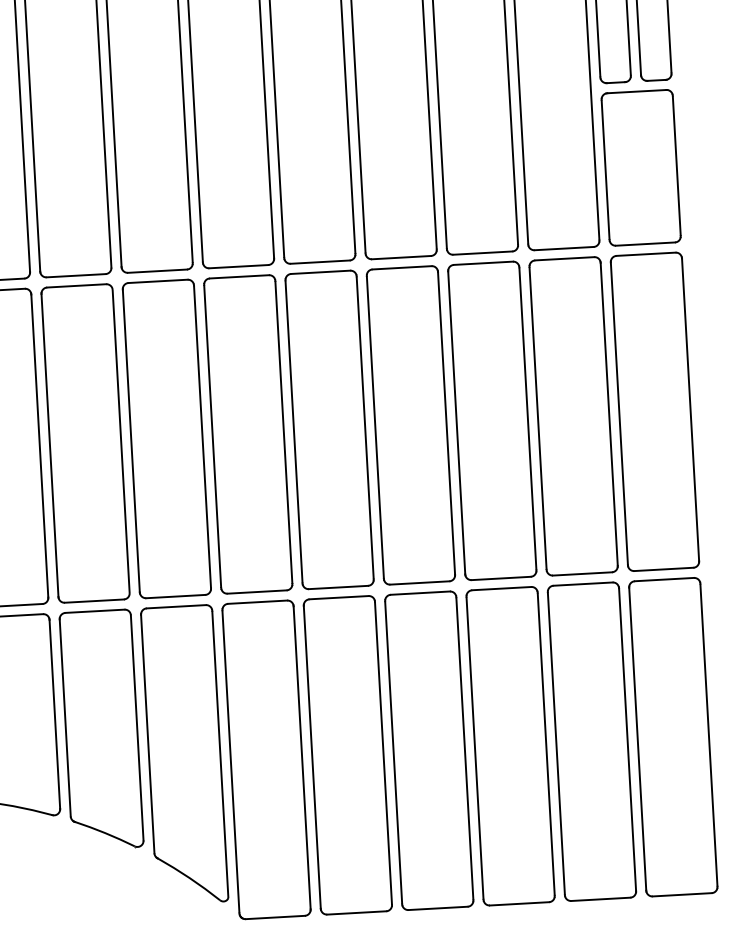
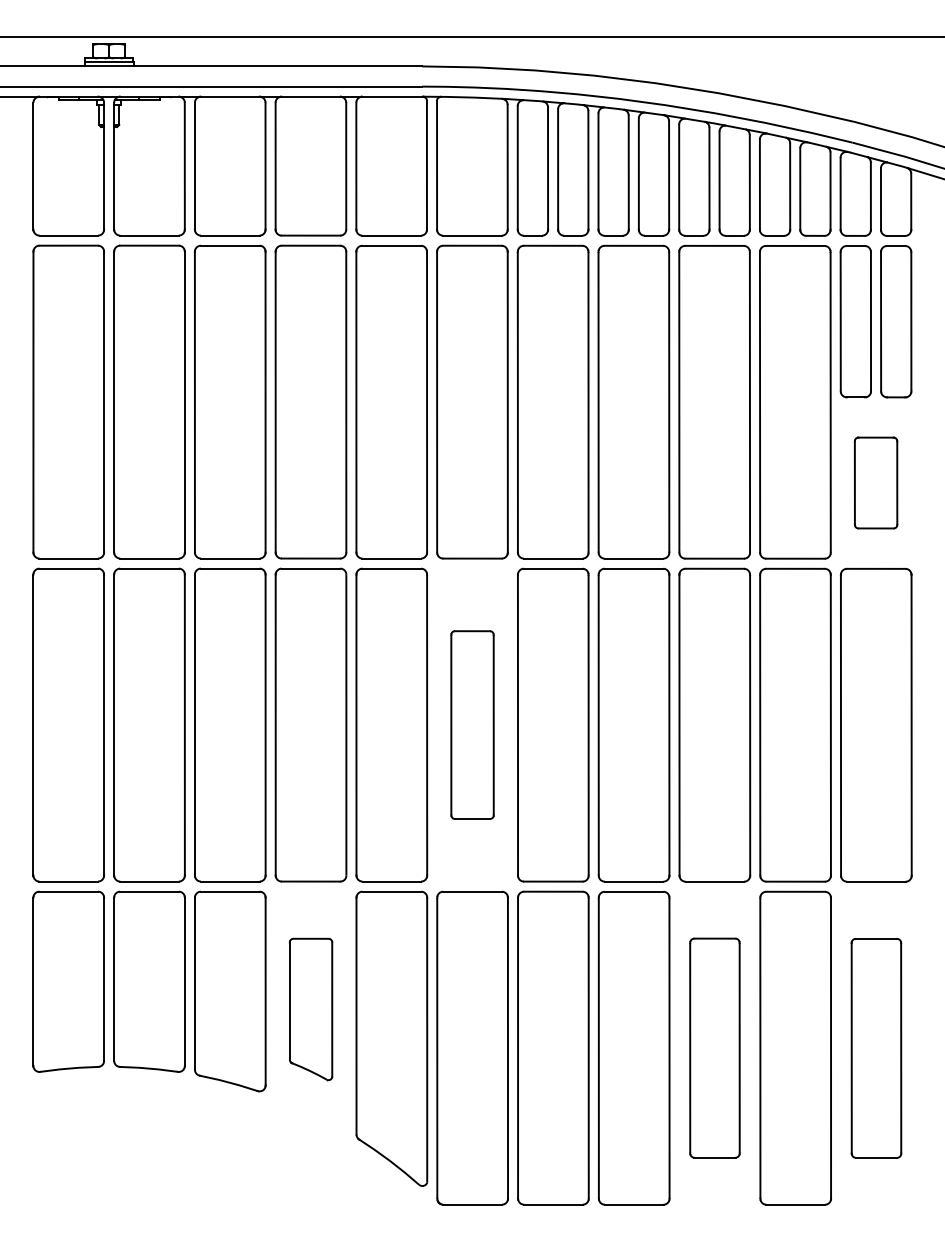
part: (640, 167) -> (875, 482), size x0.6
part: (248, 433) -> (472, 724), size x0.6
part: (101, 730) -> (310, 1009), size x0.6
part: (673, 737) -> (876, 1048), size x0.7
part: (510, 745) -> (714, 1047), size x0.7

